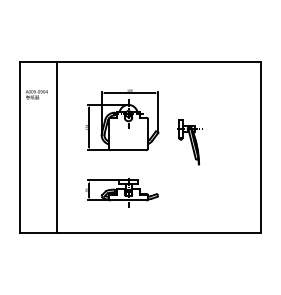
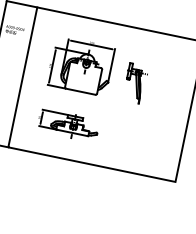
part: (189, 142) -> (134, 83), moved

